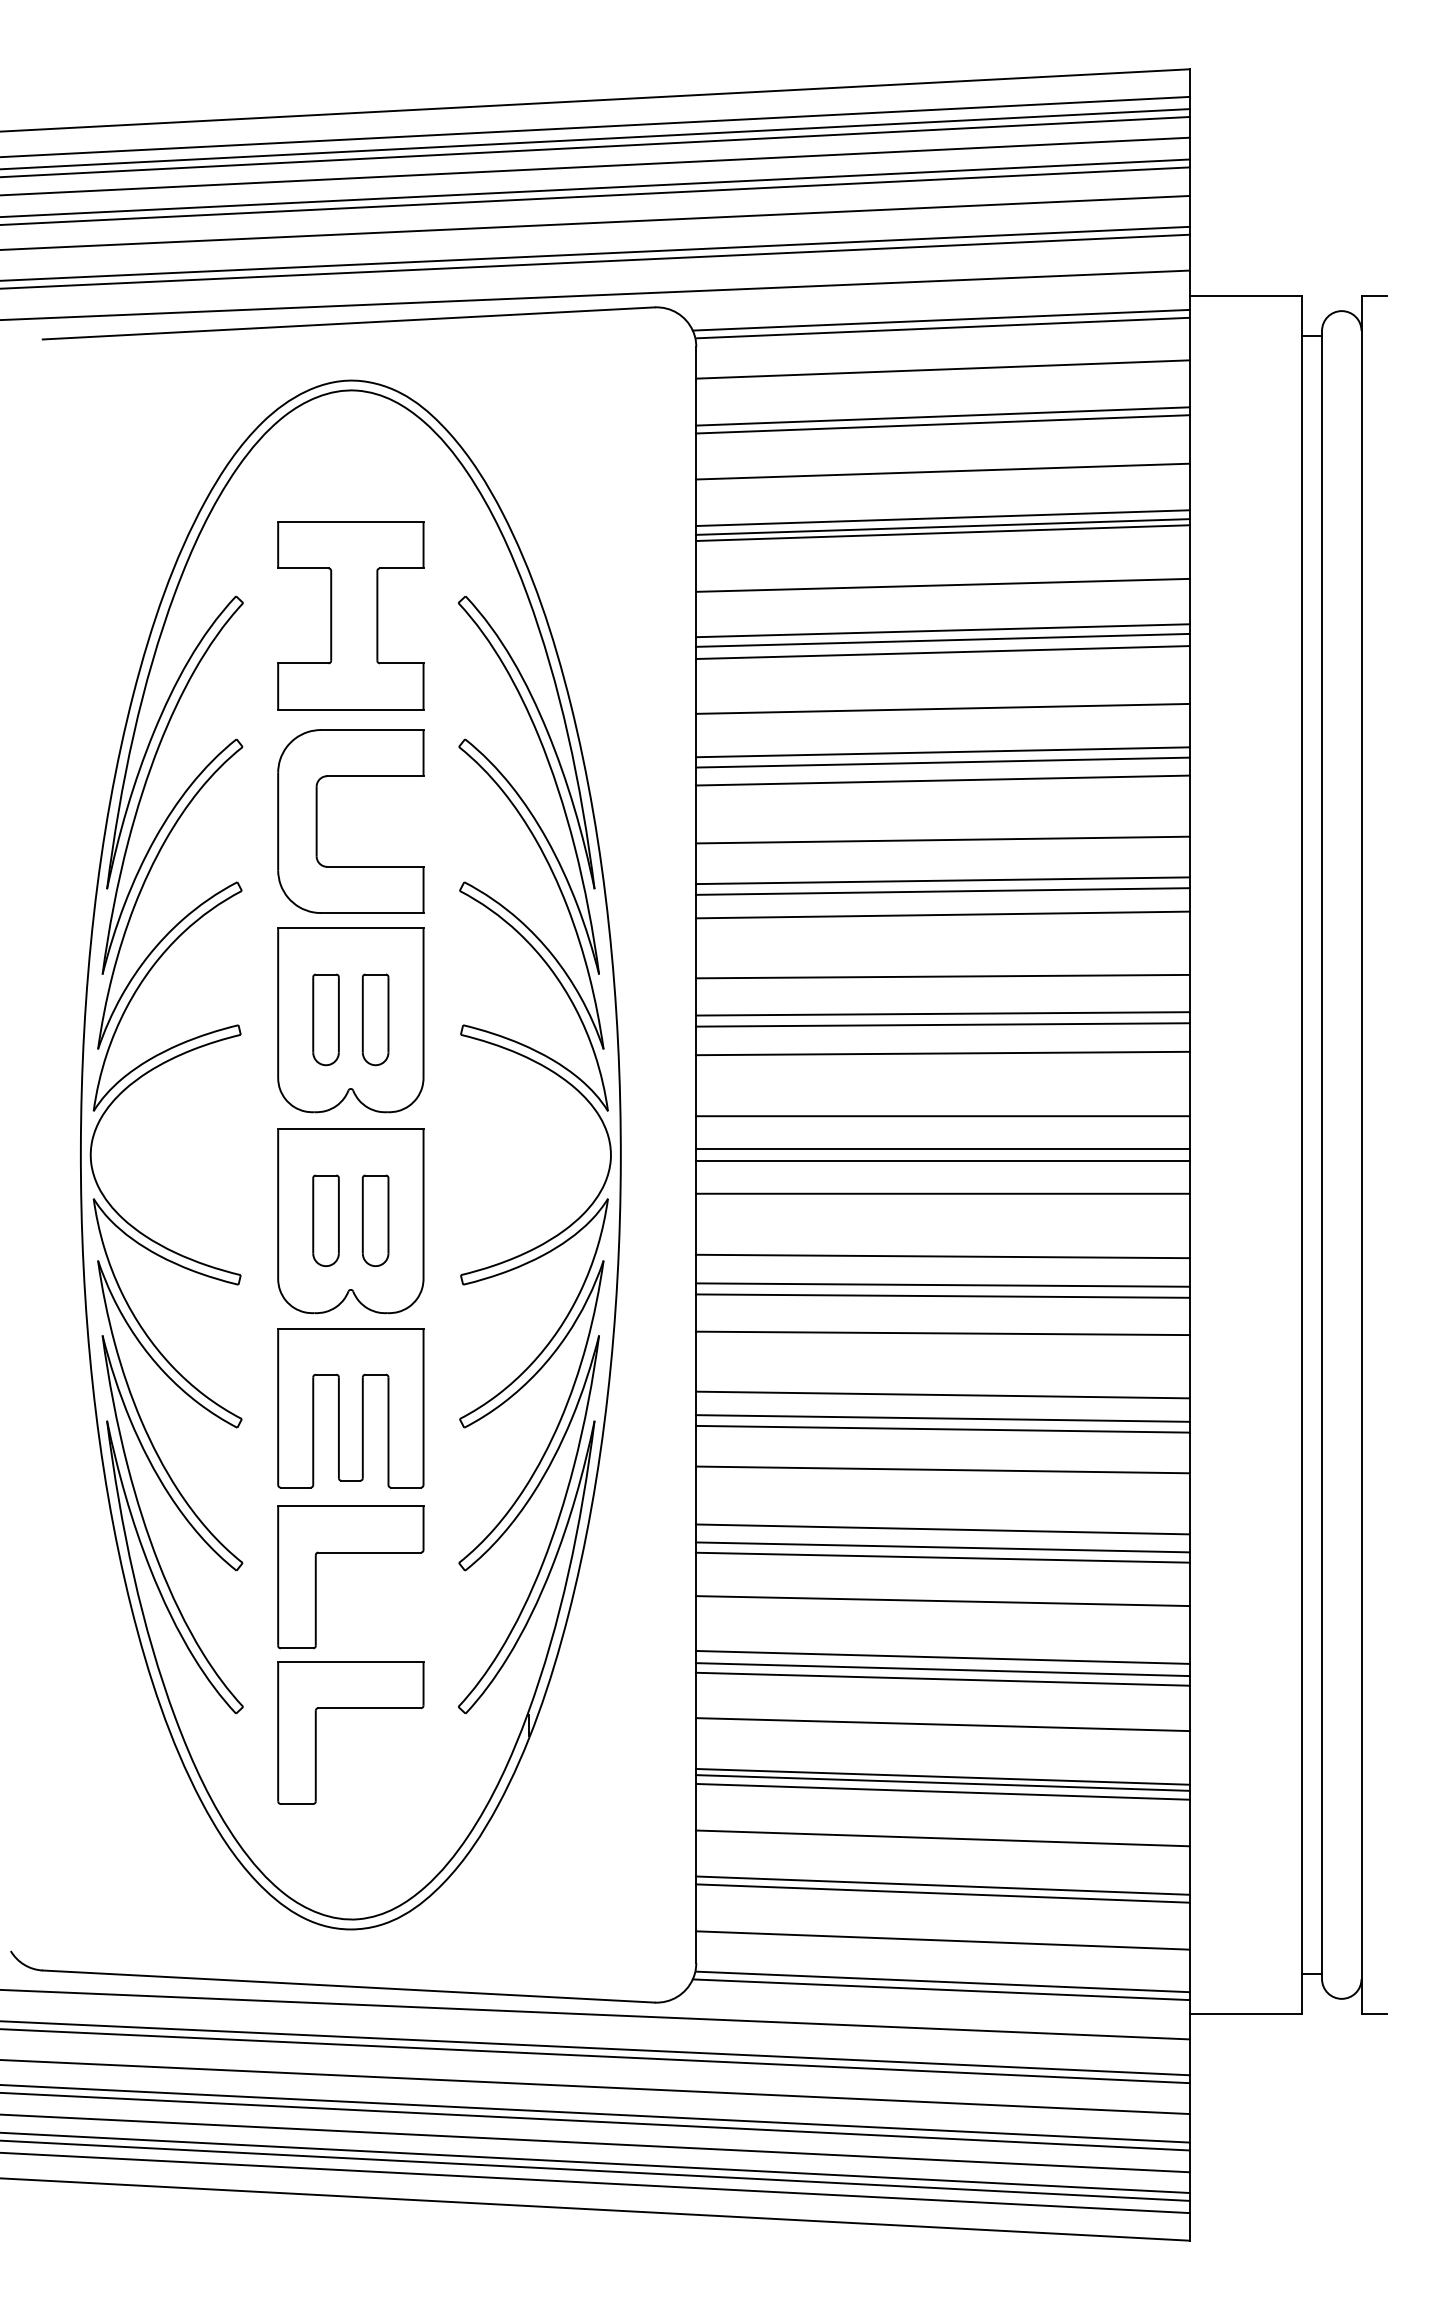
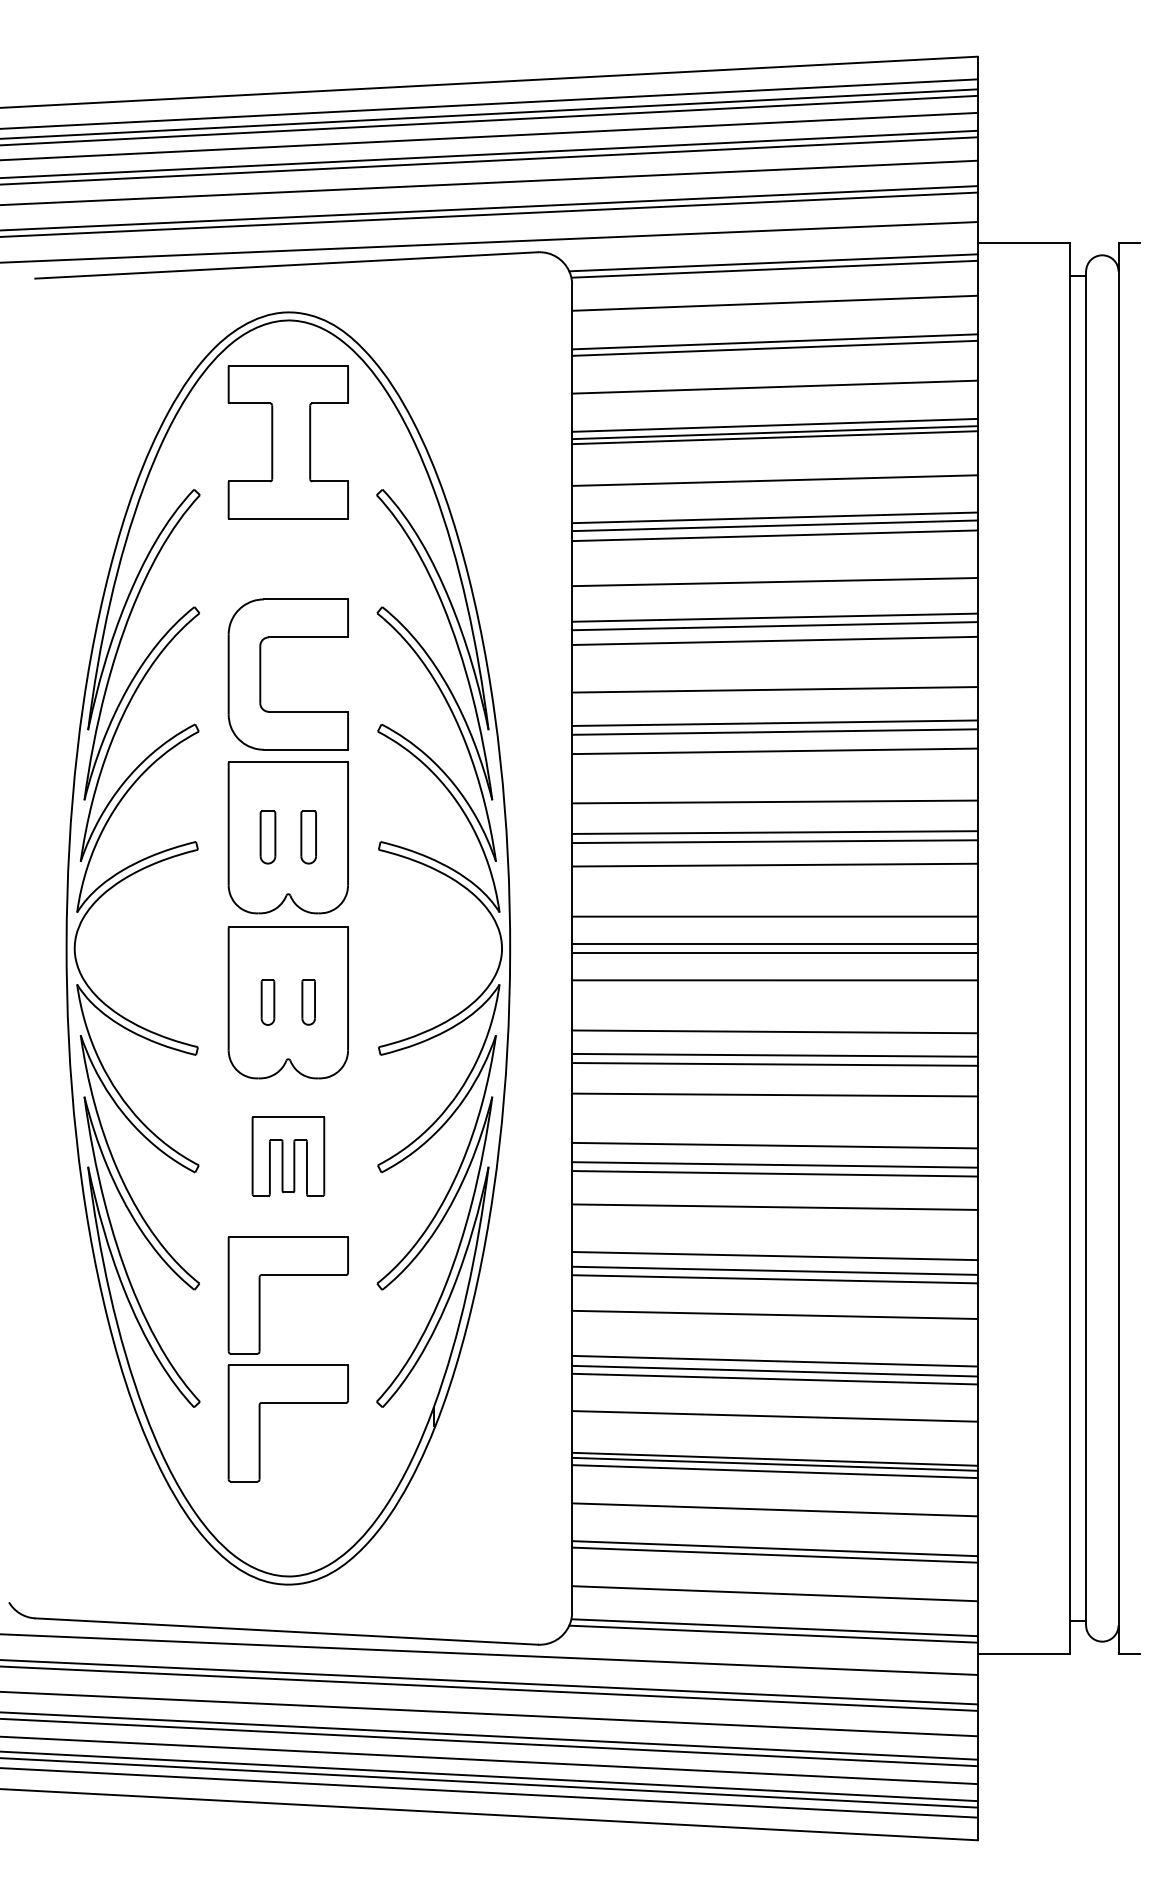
part: (350, 615) -> (288, 442), moved
part: (325, 1019) -> (267, 837), size x0.7
part: (375, 1019) -> (308, 837), size x0.7
part: (325, 1220) -> (267, 1002), size x0.6
part: (375, 1220) -> (308, 1002), size x0.6
part: (350, 1408) -> (288, 1156), size x0.6

